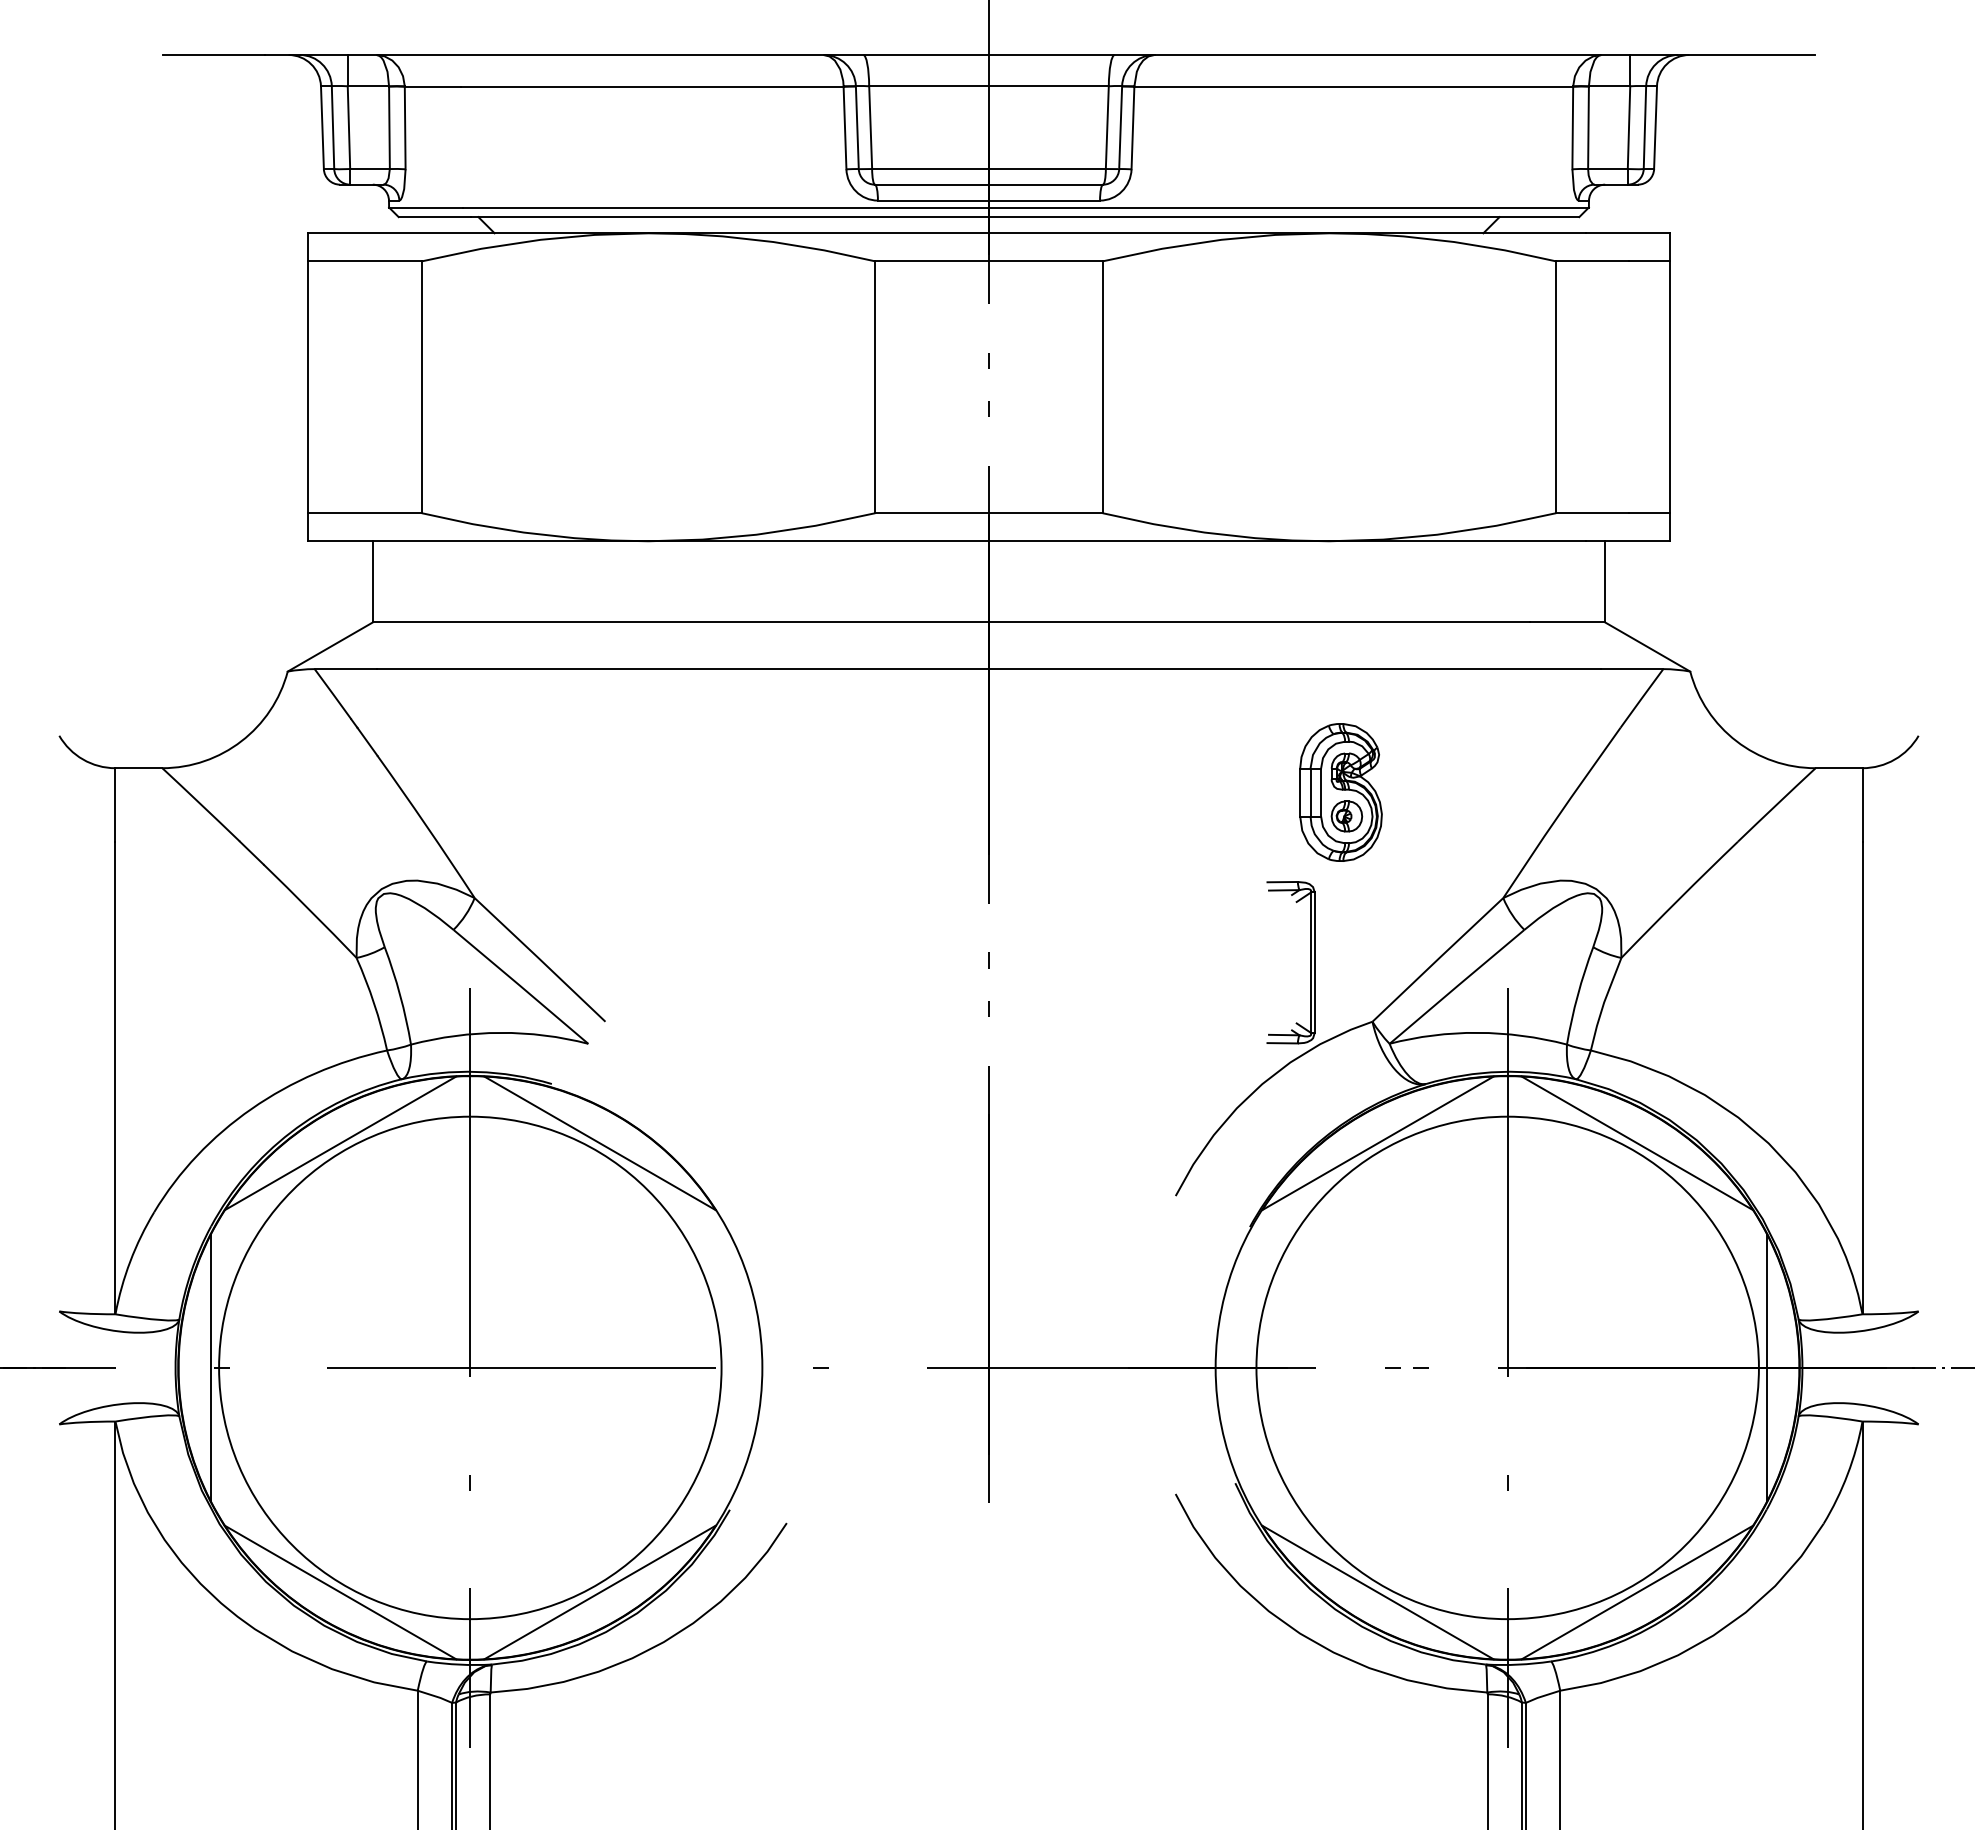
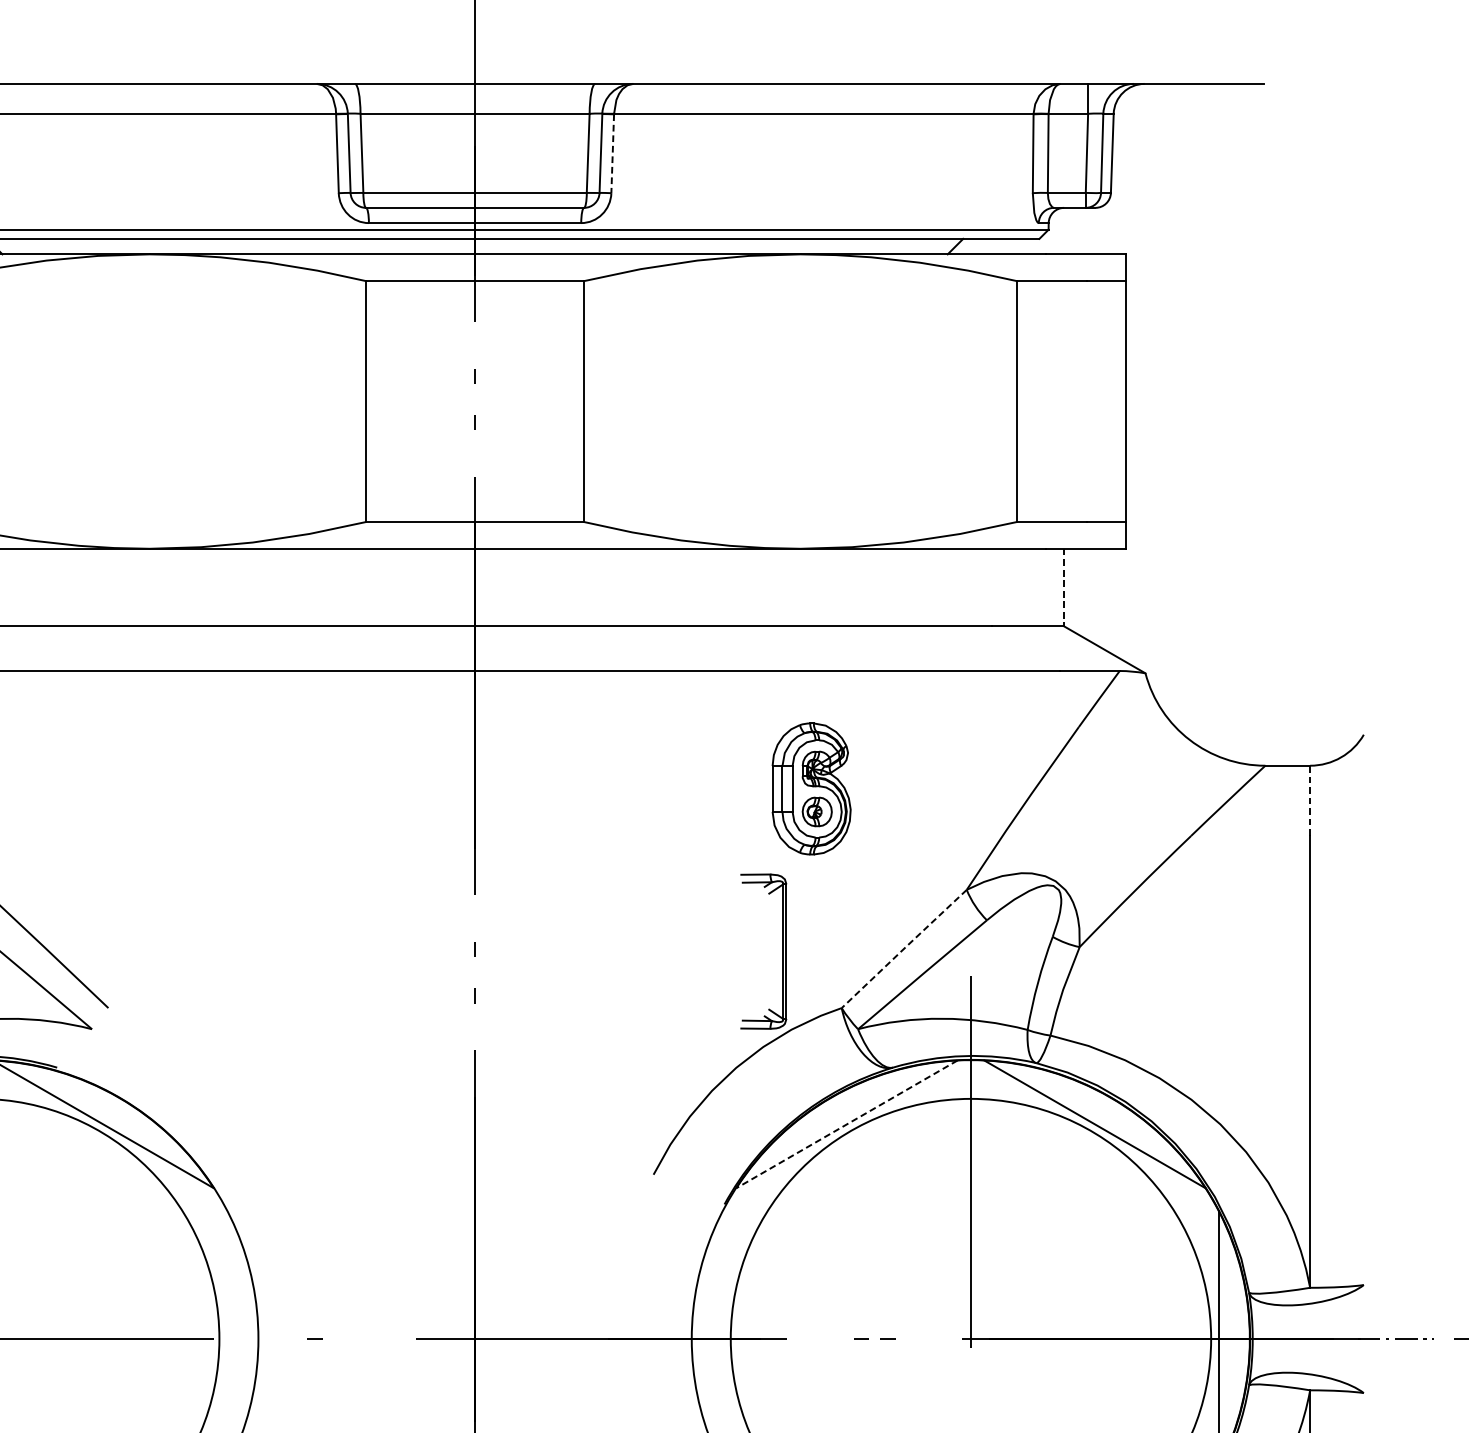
line: (1132, 128) -> (612, 154), solid -> dashed
line: (1604, 581) -> (1063, 587), solid -> dashed
line: (1862, 804) -> (1310, 800), solid -> dashed
line: (1438, 959) -> (904, 948), solid -> dashed
line: (1378, 1143) -> (847, 1124), solid -> dashed

